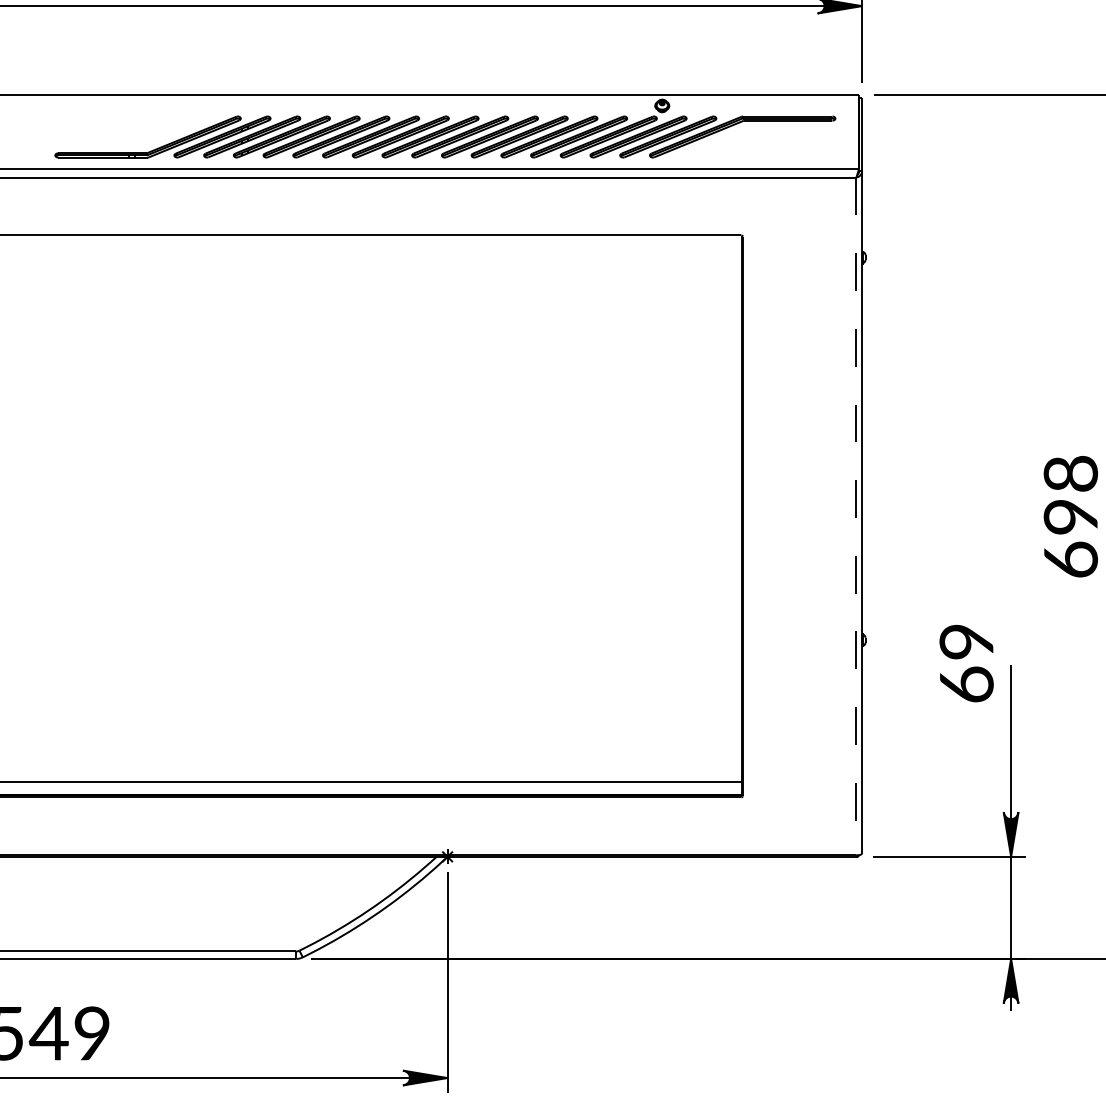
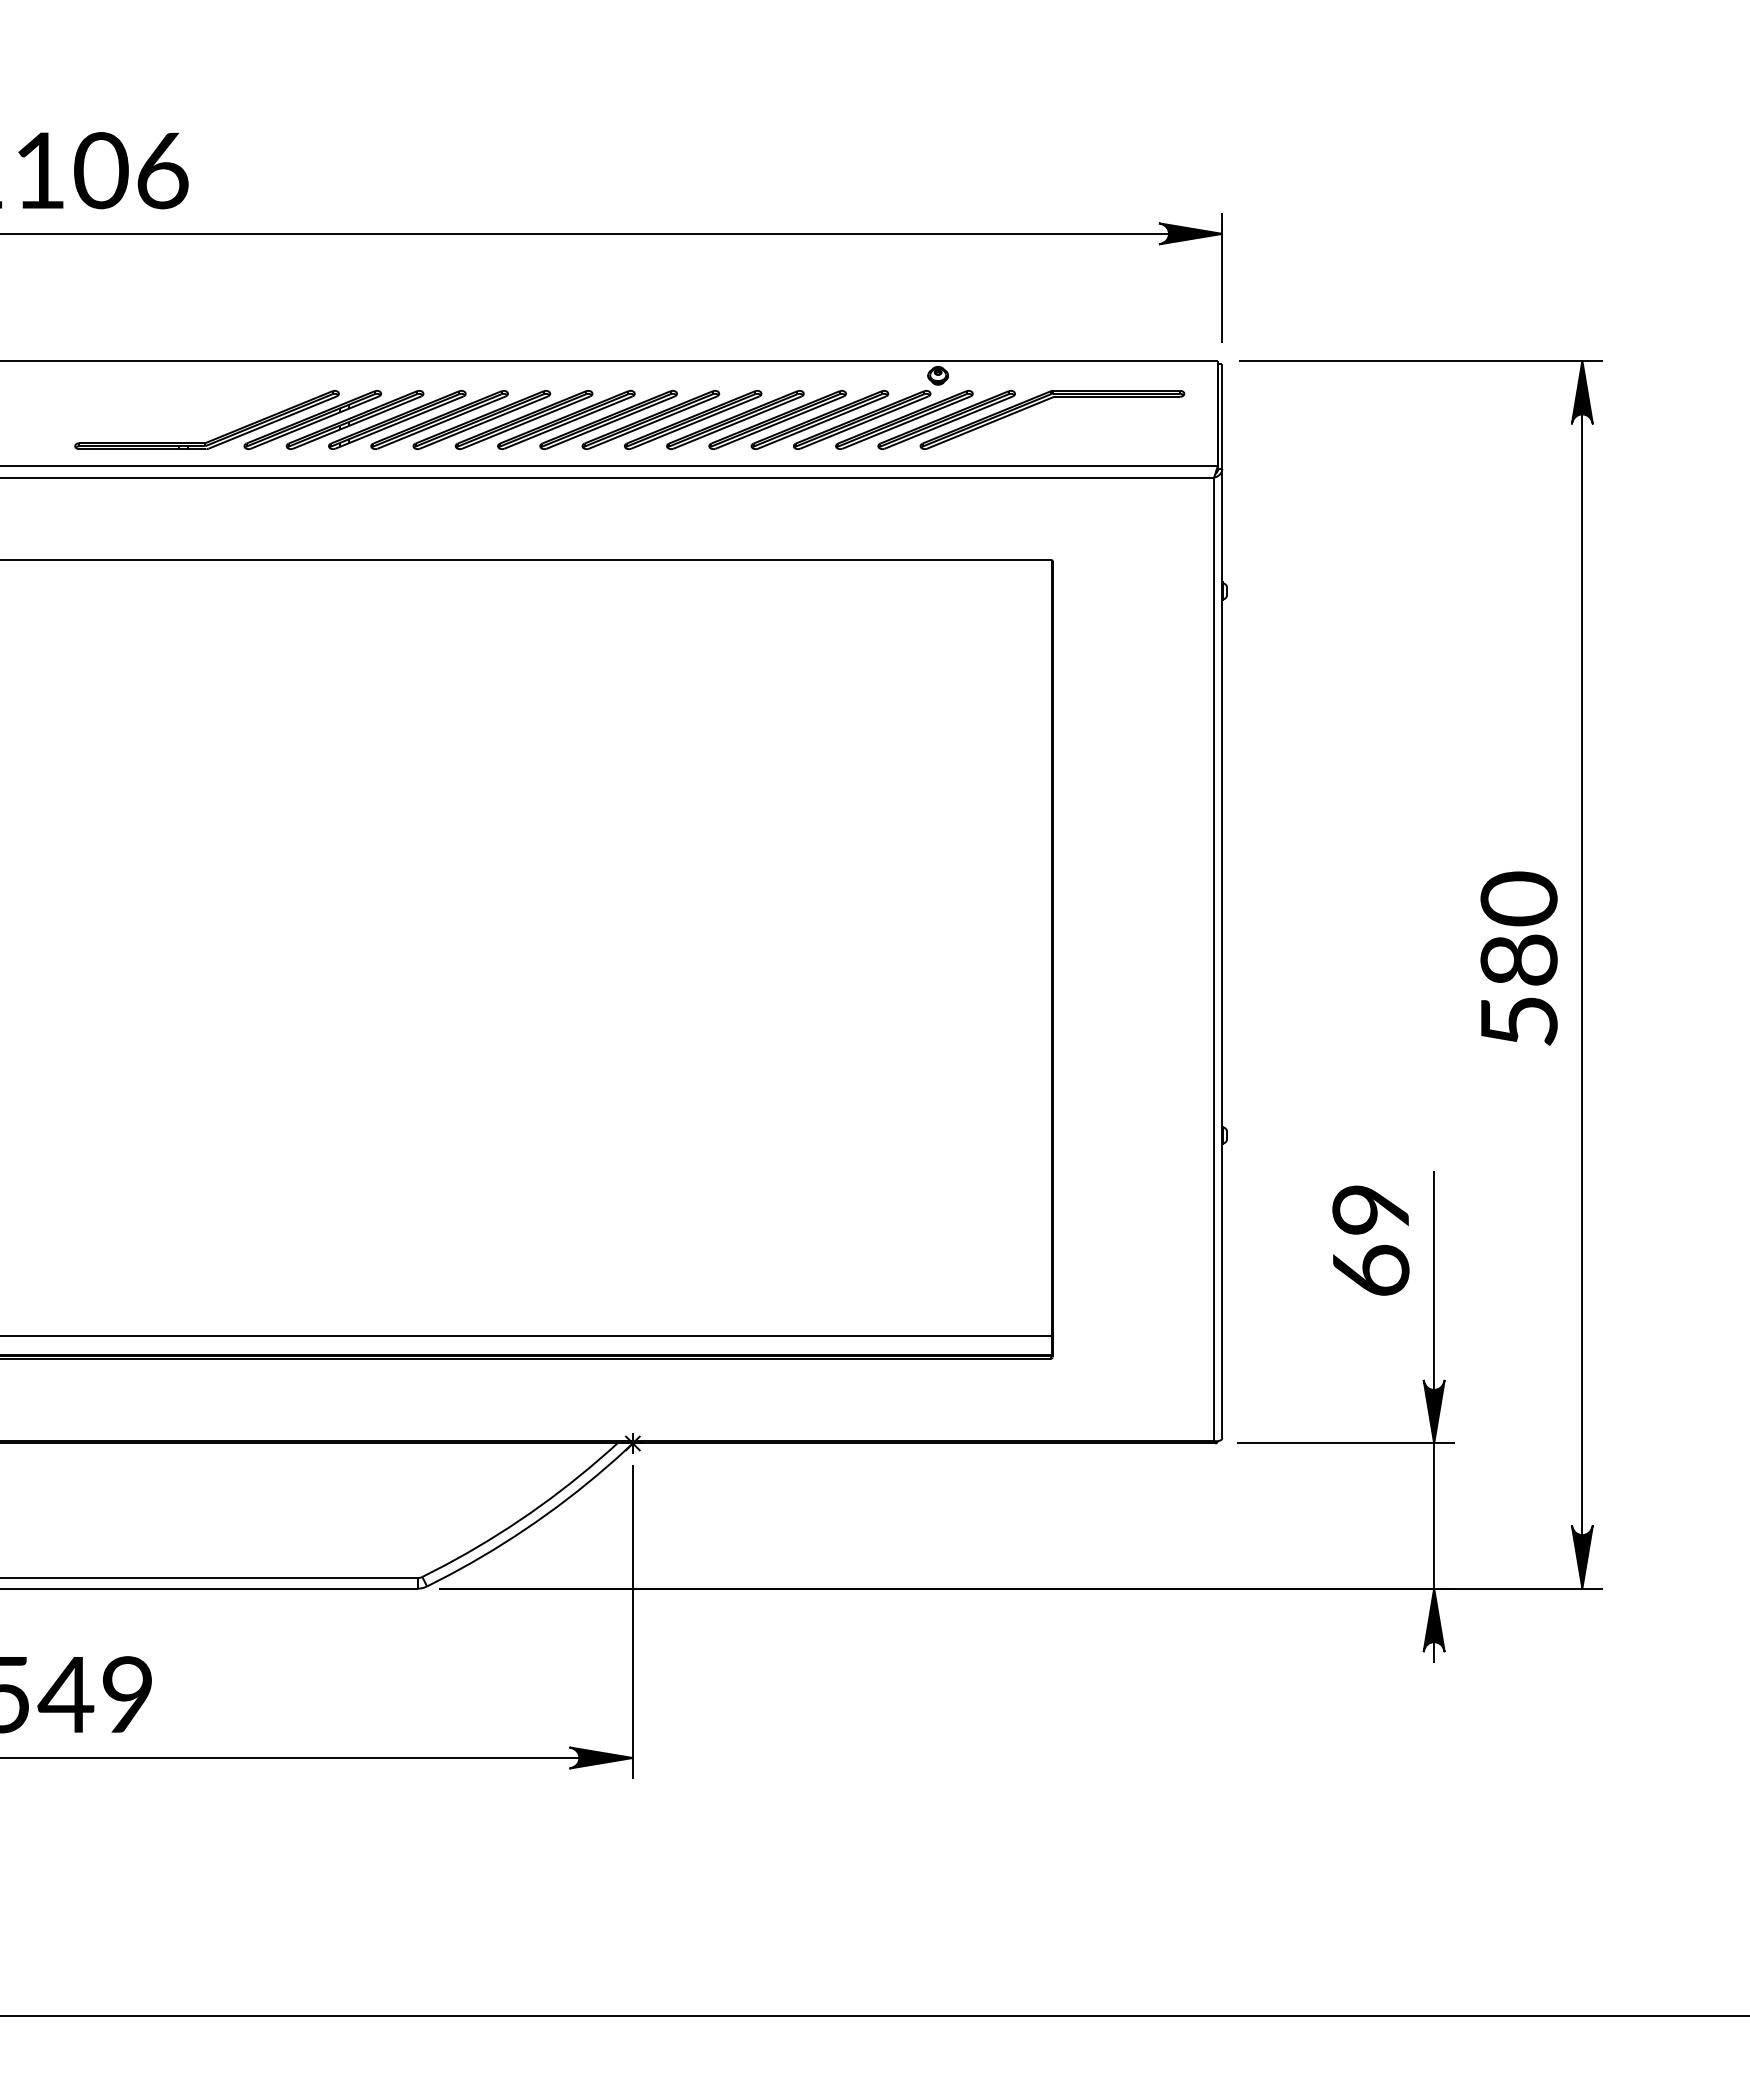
text: (1071, 515) -> (1519, 958), 698 -> 580
line: (855, 516) -> (1213, 959), dashed -> solid
text: (966, 663) -> (1370, 1240), moved

